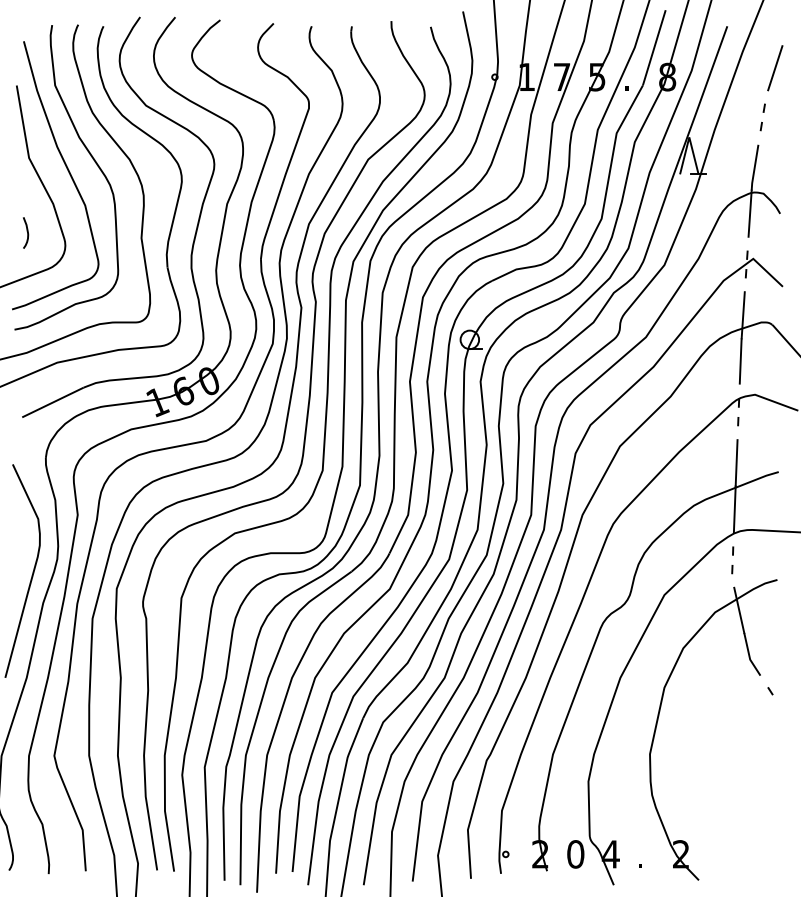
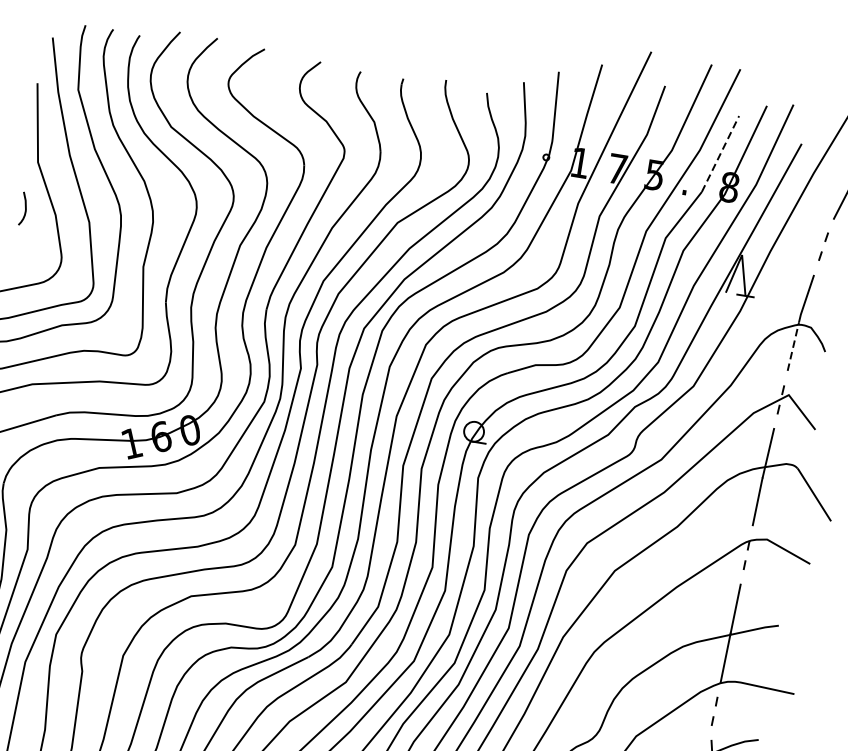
line: (654, 47) -> (720, 153), solid -> dashed
line: (750, 213) -> (793, 346), solid -> dashed
curve: (26, 231) -> (24, 207), moved

